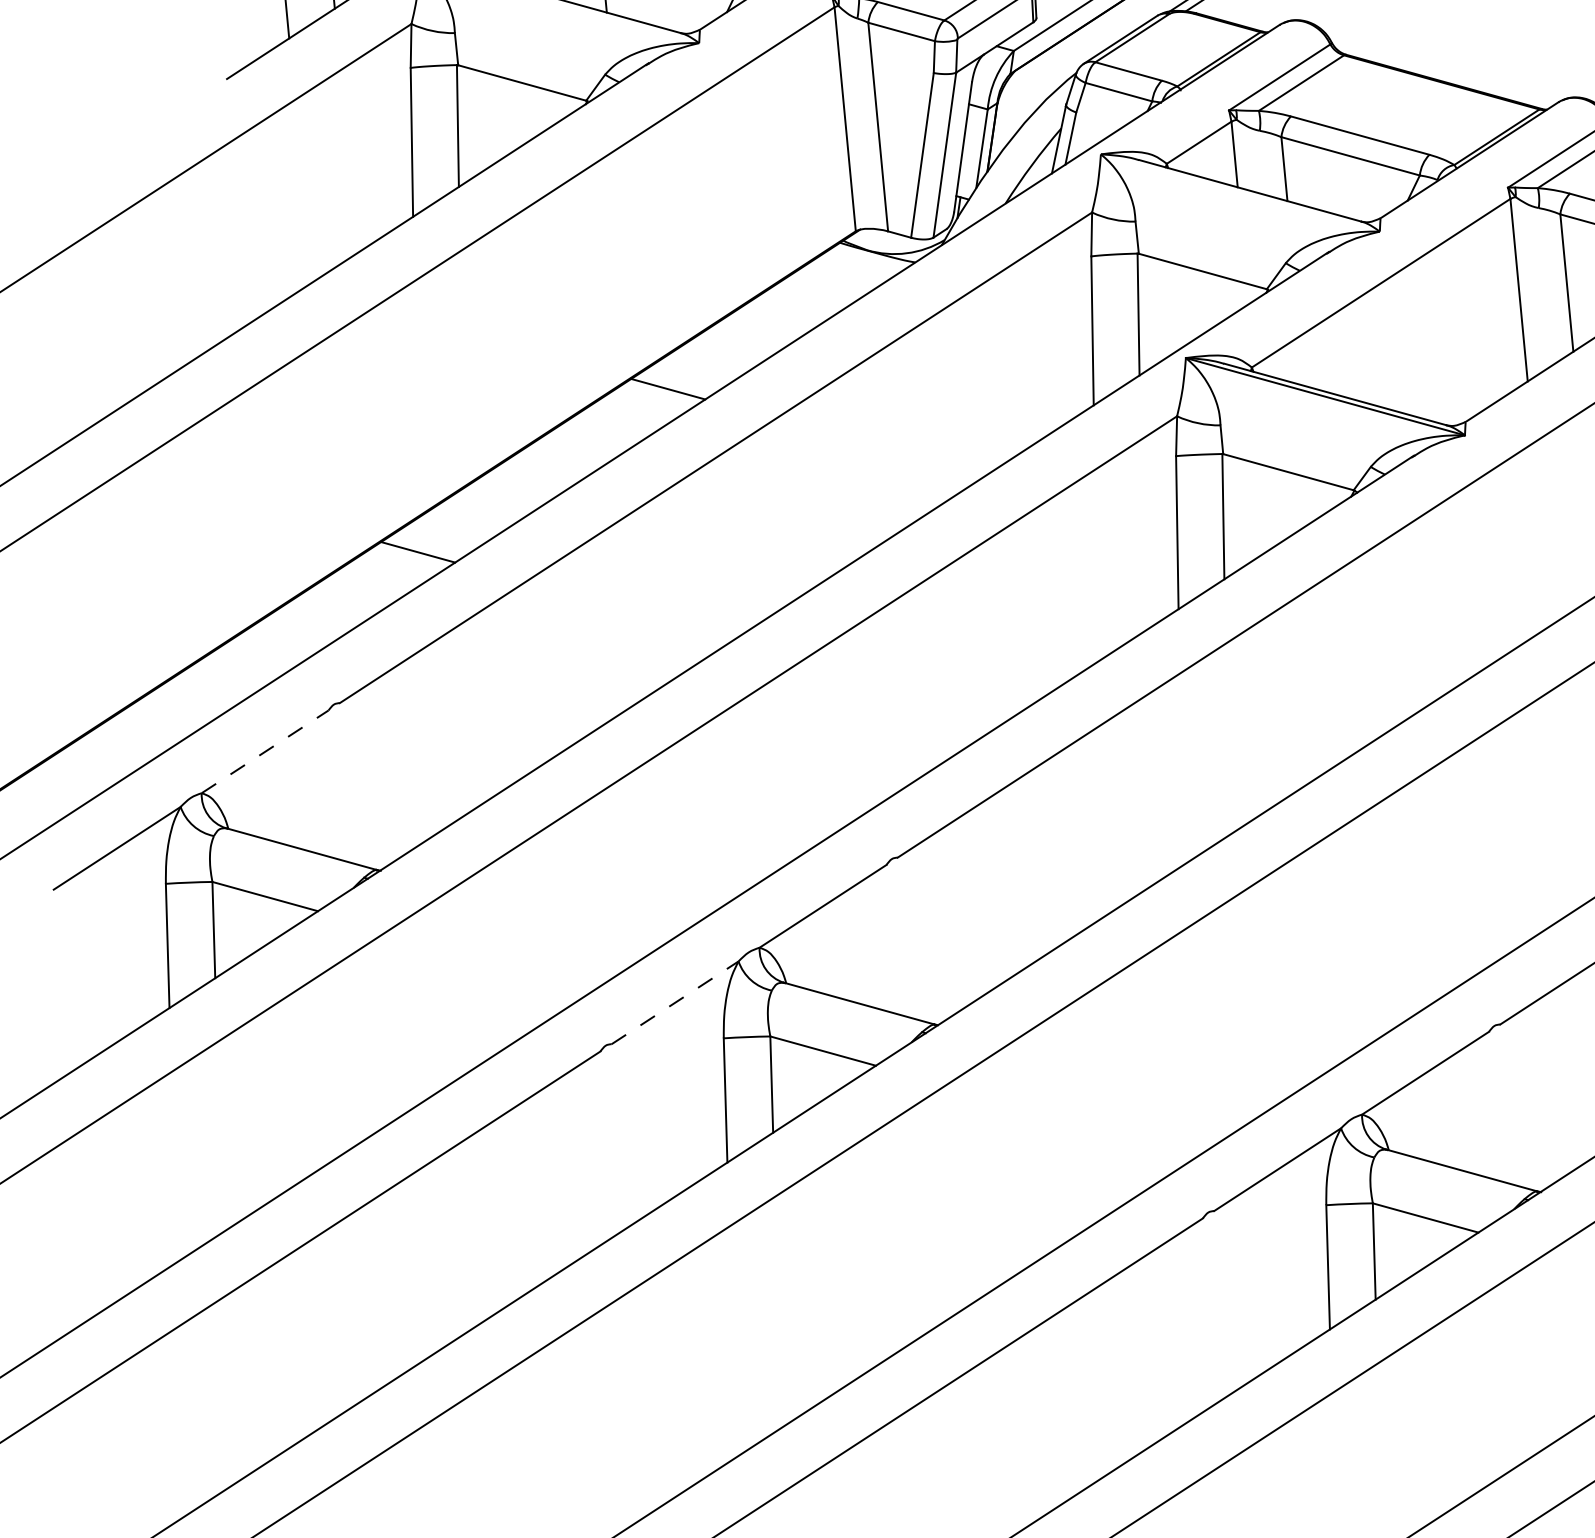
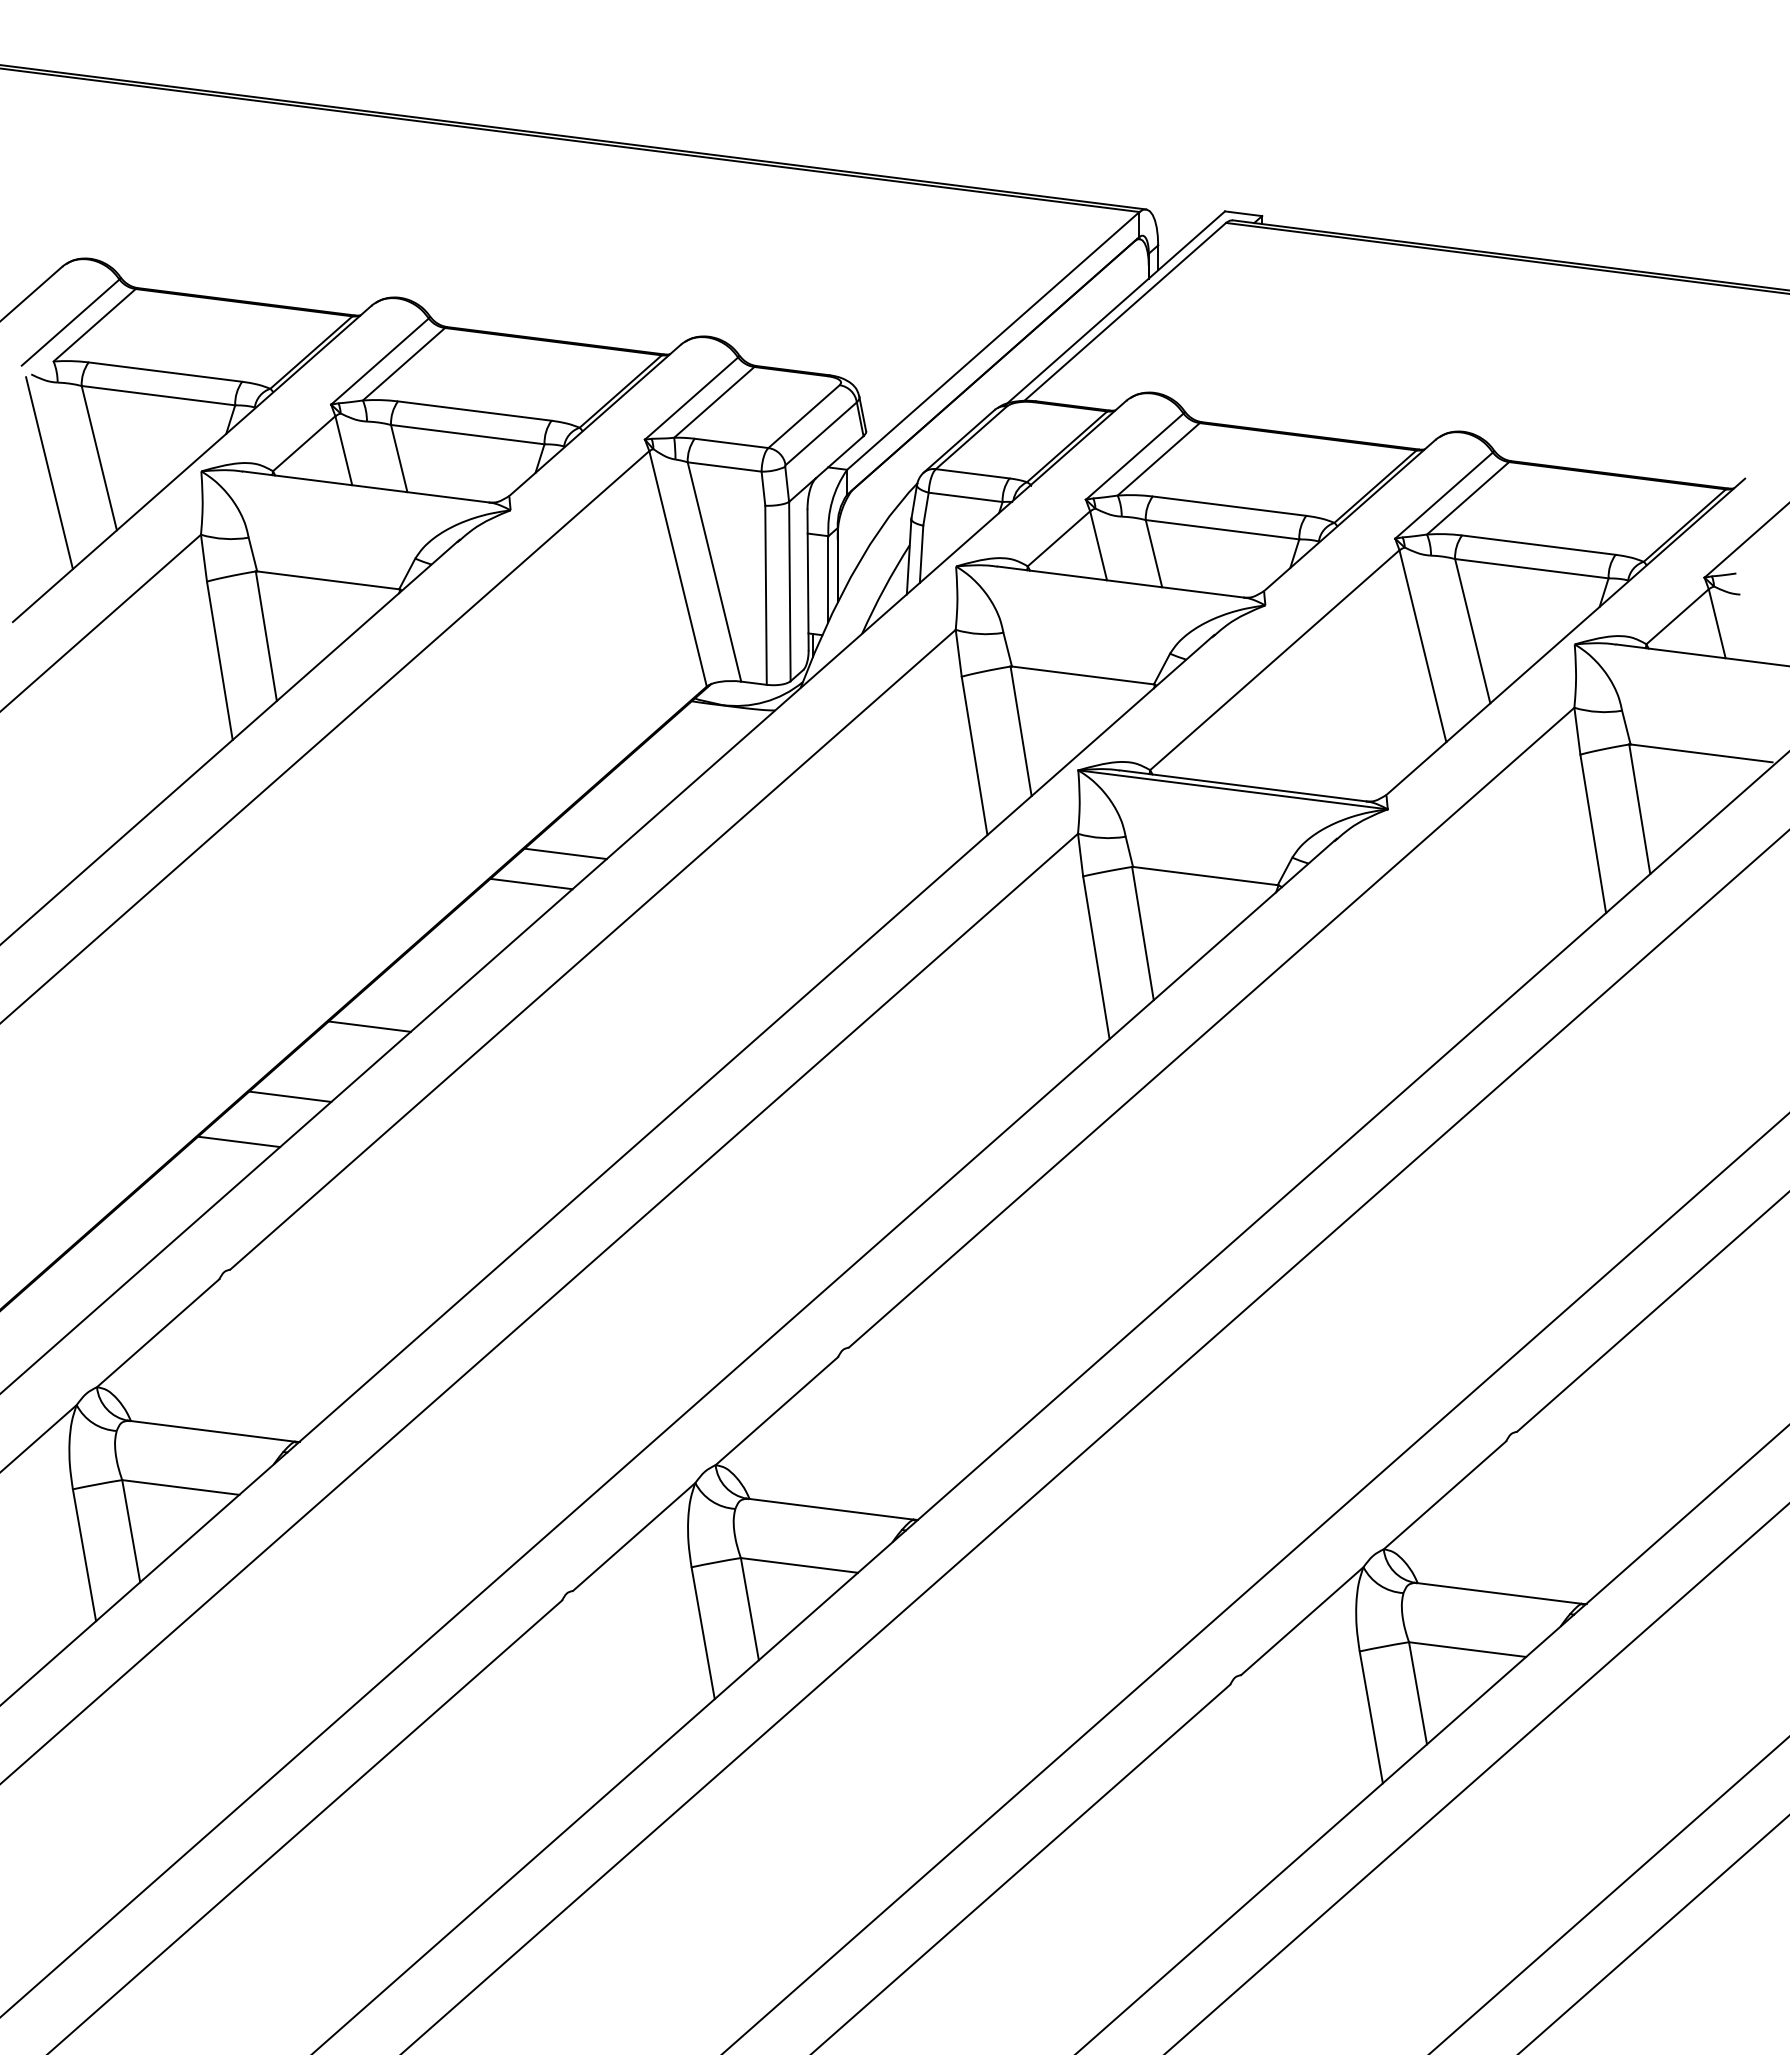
line: (703, 365) -> (565, 853), added
line: (500, 498) -> (369, 1026), added
line: (365, 586) -> (239, 1141), added
line: (265, 752) -> (158, 1333), dashed -> solid
line: (675, 1002) -> (634, 1536), dashed -> solid

